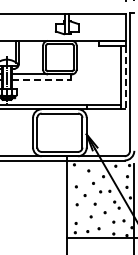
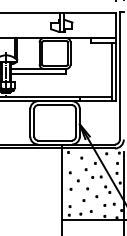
line: (125, 77) -> (115, 71), dashed -> solid
line: (41, 79) -> (38, 73), dashed -> solid

